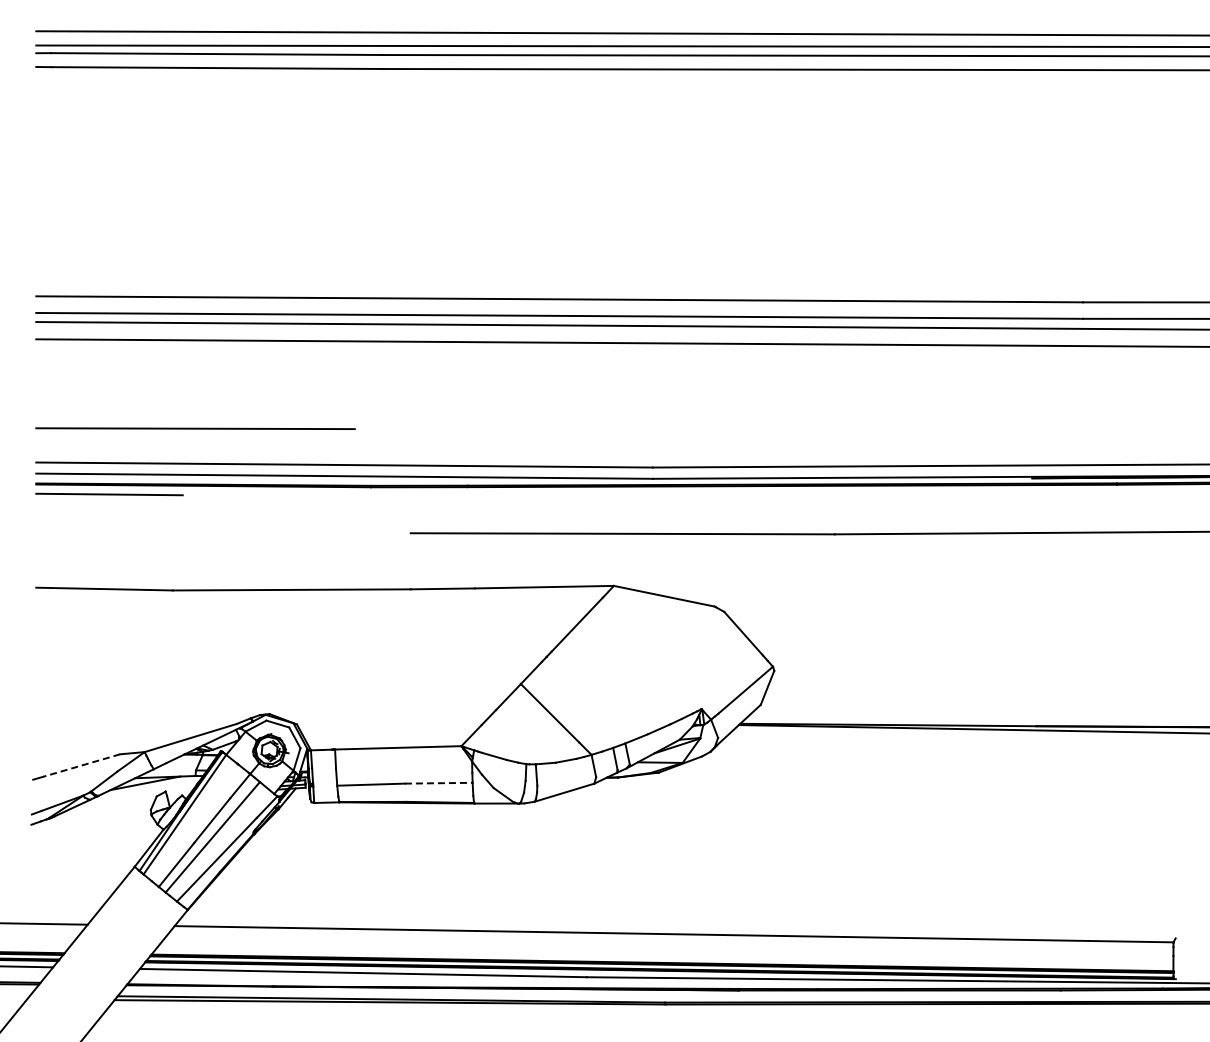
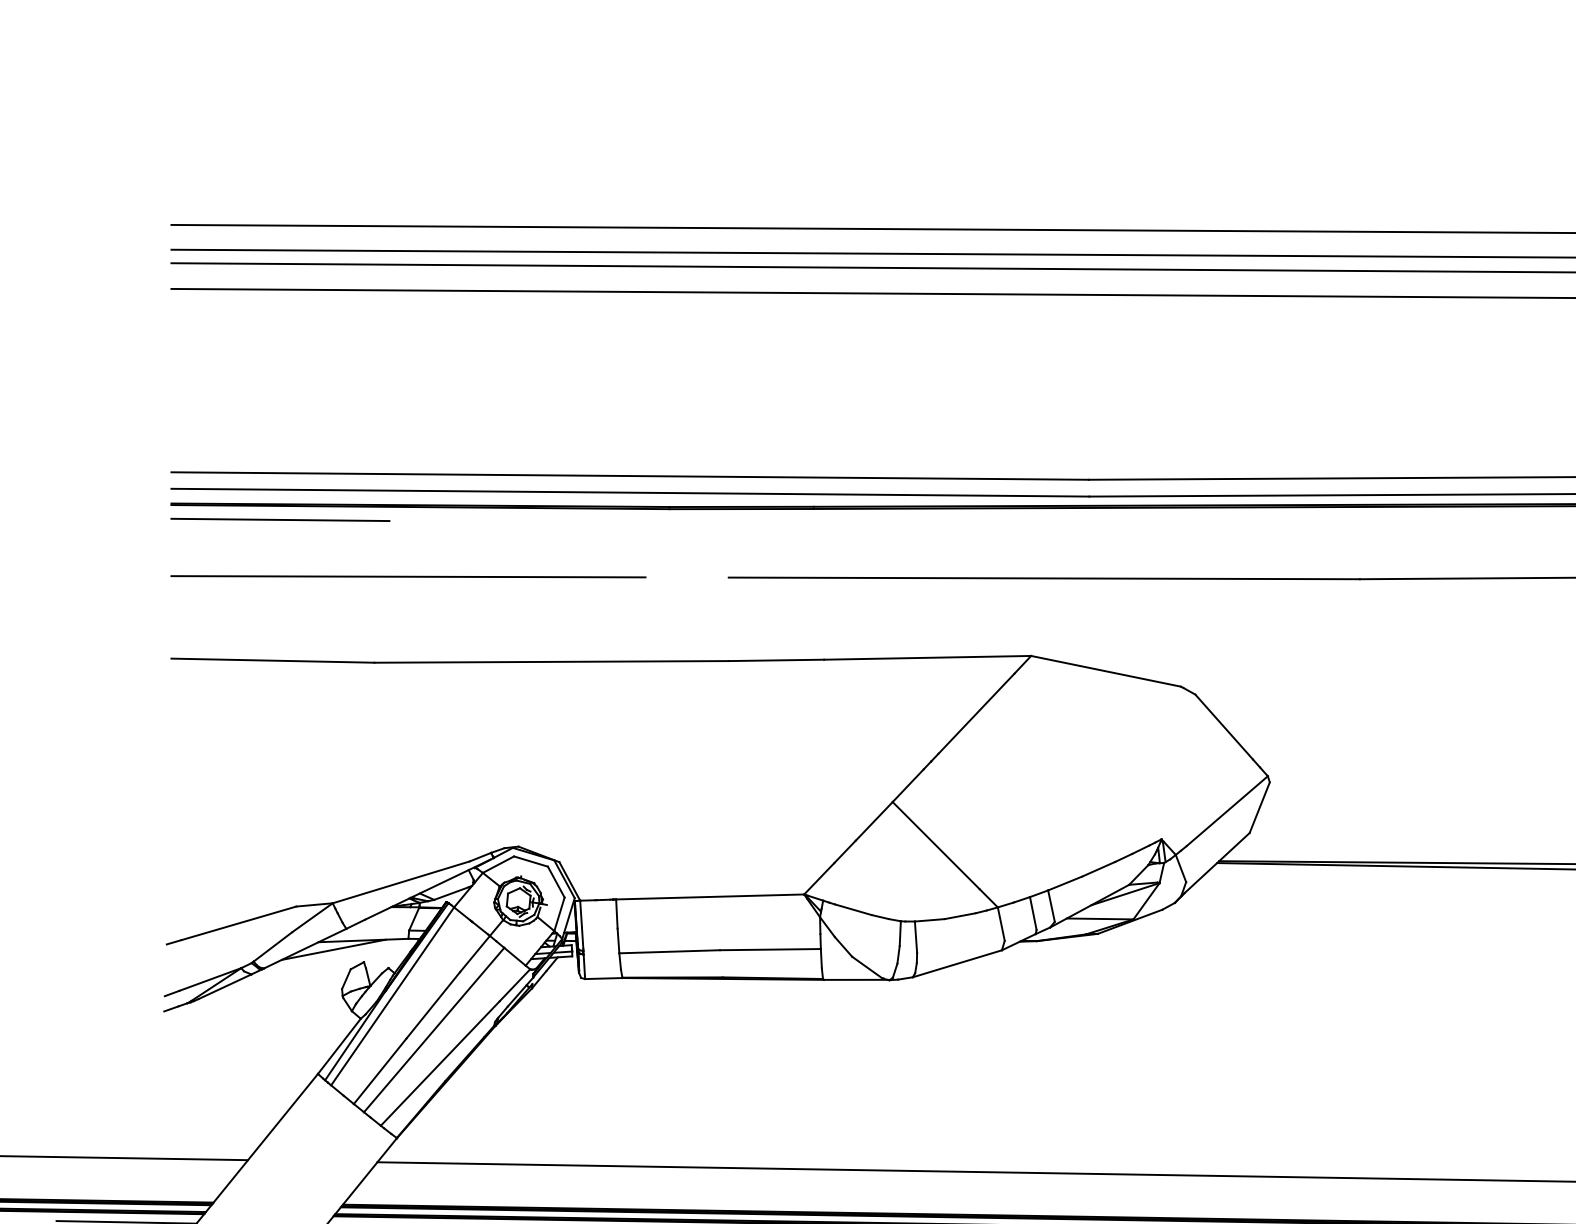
line: (195, 428) -> (408, 576), moved
line: (81, 765) -> (238, 923), dashed -> solid
line: (438, 783) -> (770, 950), dashed -> solid

